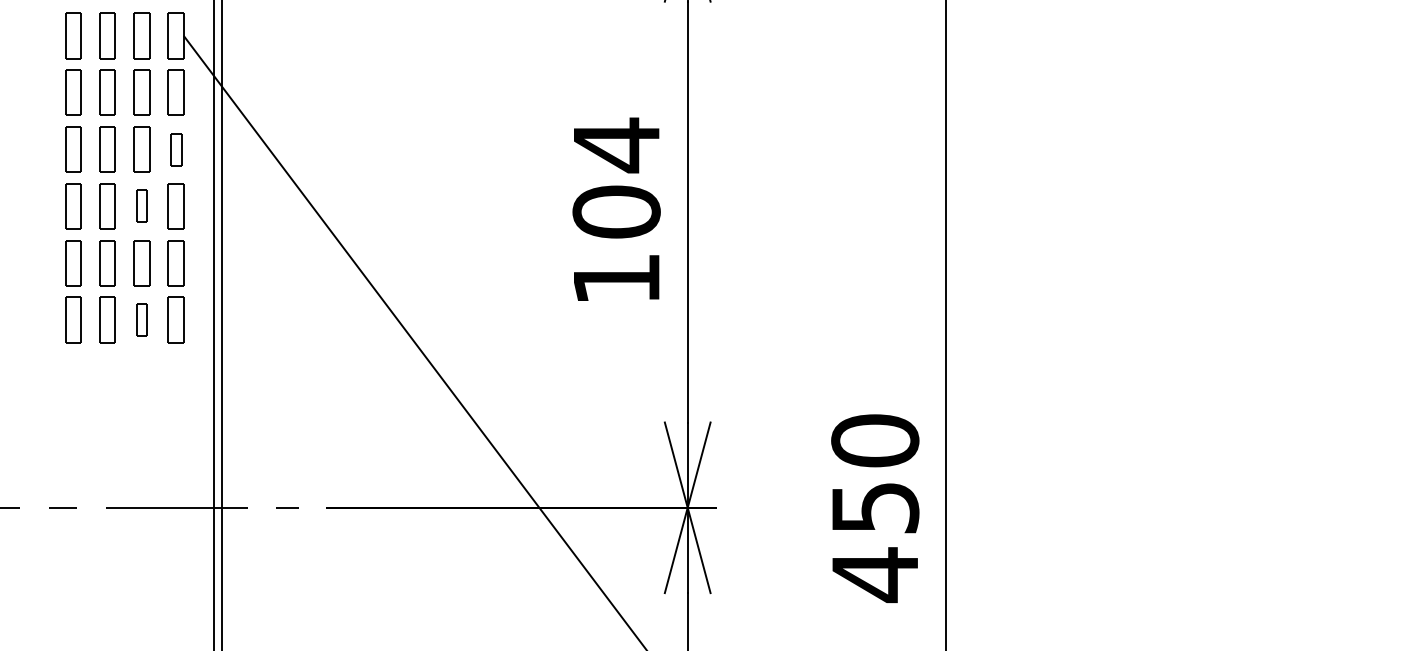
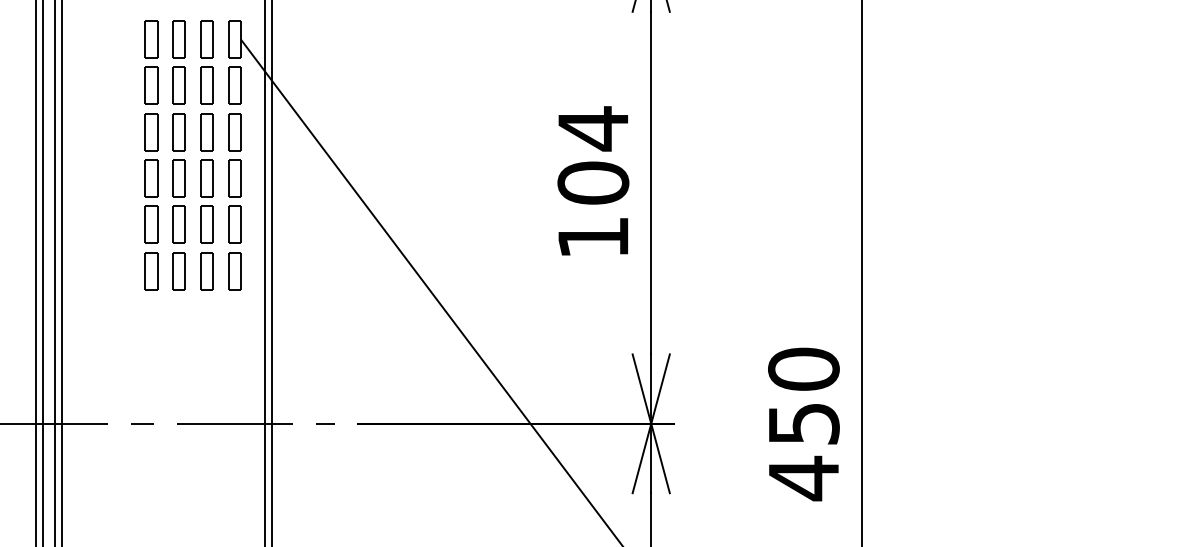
part: (175, 149) -> (234, 132), size x1.43
part: (141, 206) -> (206, 178), size x1.43
part: (141, 320) -> (206, 271), size x1.43

